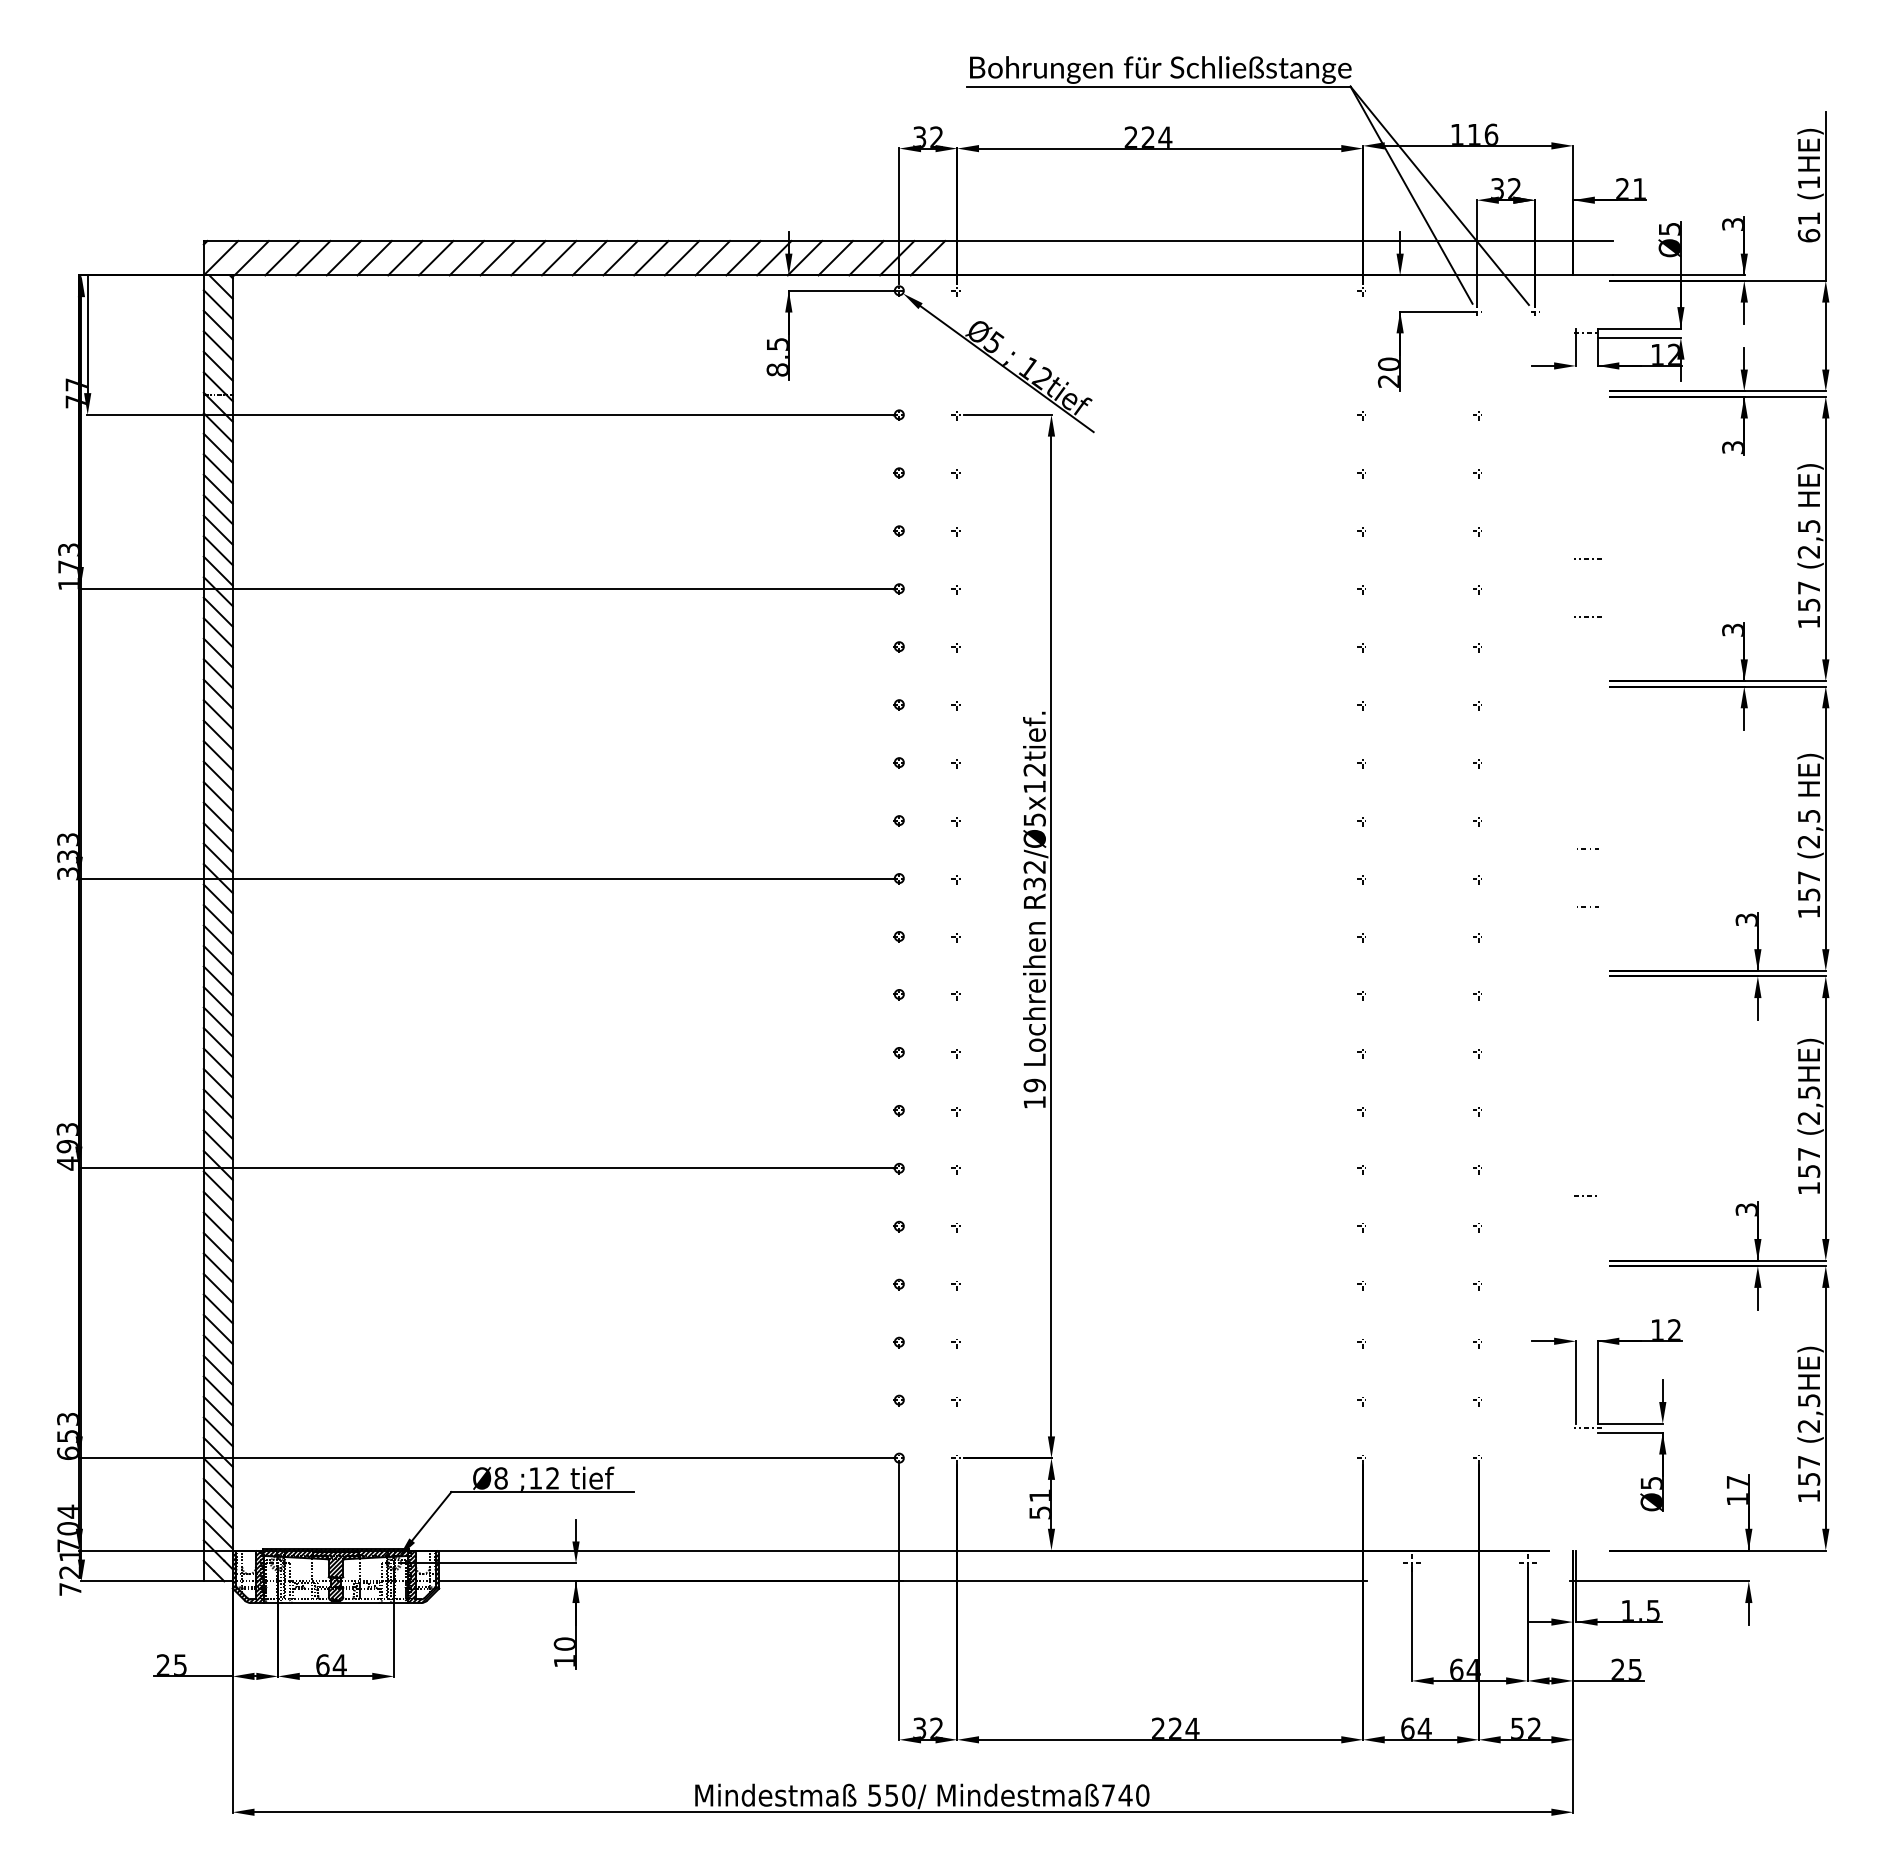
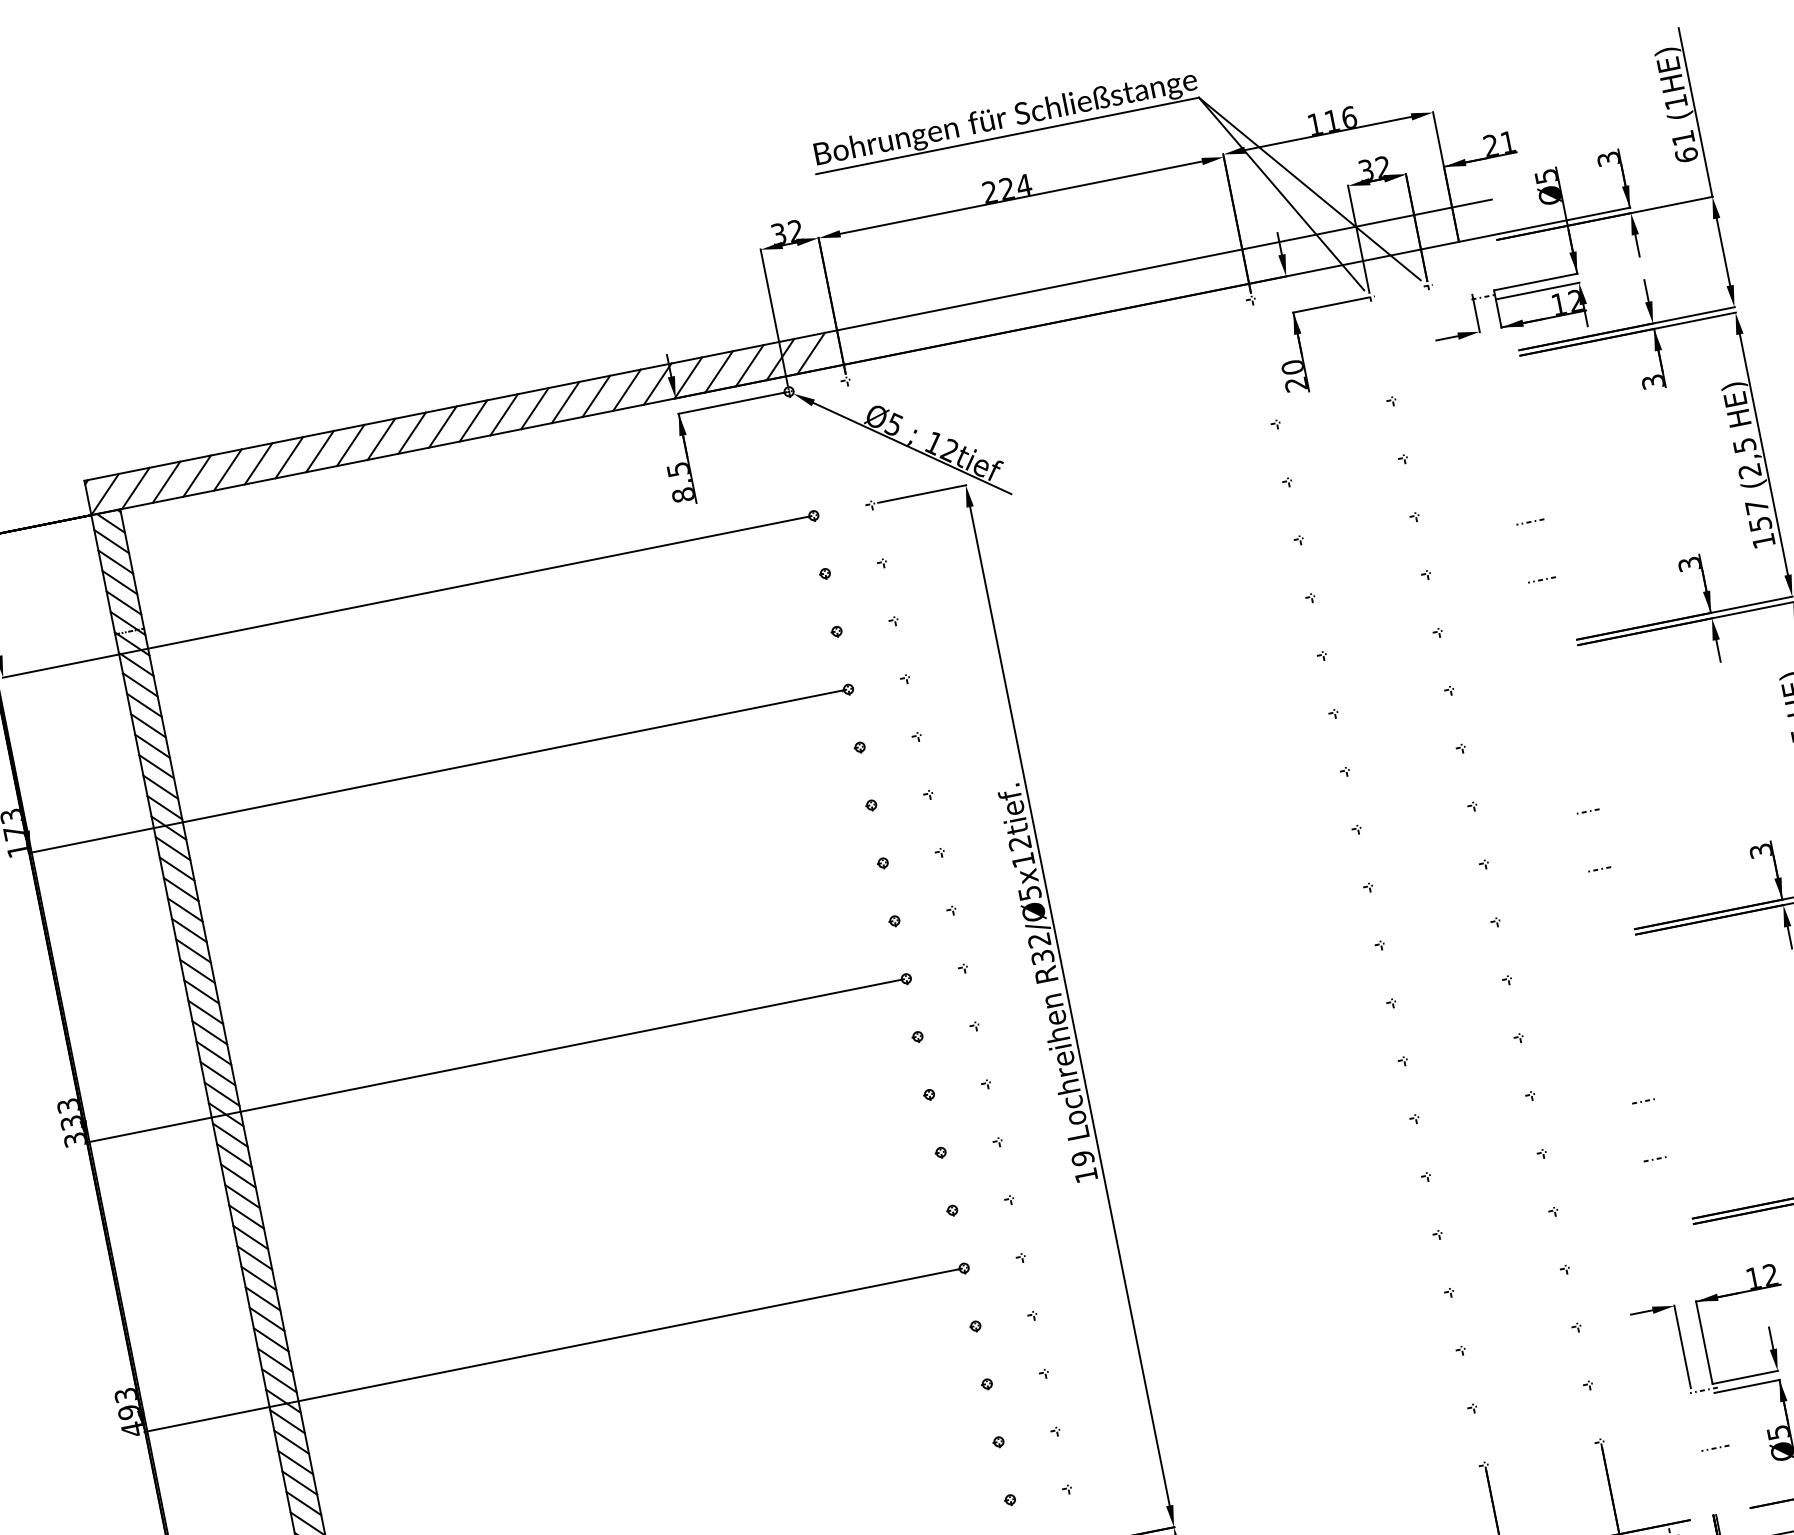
line: (1583, 1137) -> (1641, 1100), added
line: (1587, 1485) -> (1714, 1447), added

